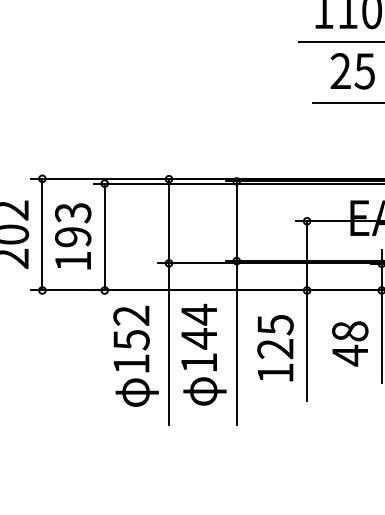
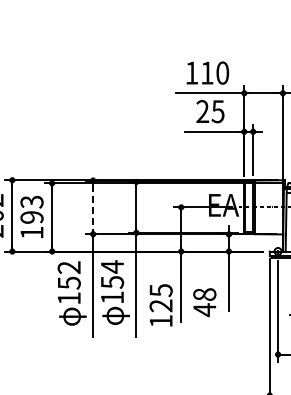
line: (169, 221) -> (93, 207), solid -> dashed
text: (199, 339) -> (112, 282), 144 -> 154
text: (349, 343) -> (204, 302), moved
text: (274, 348) -> (160, 305), moved

